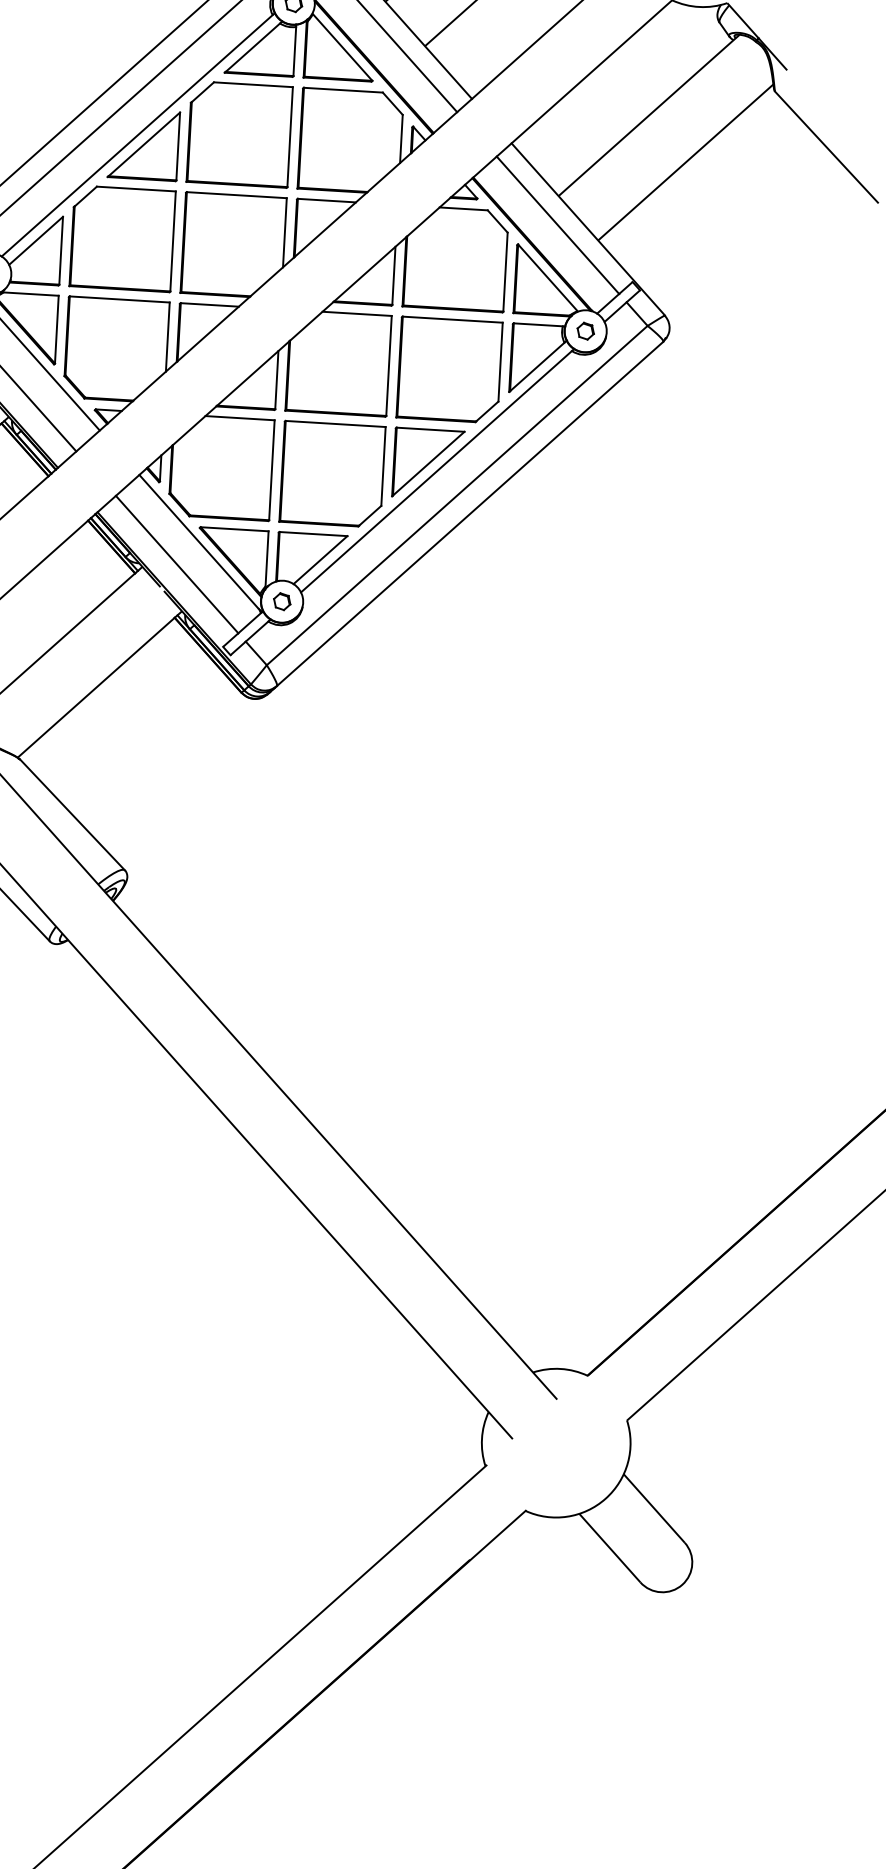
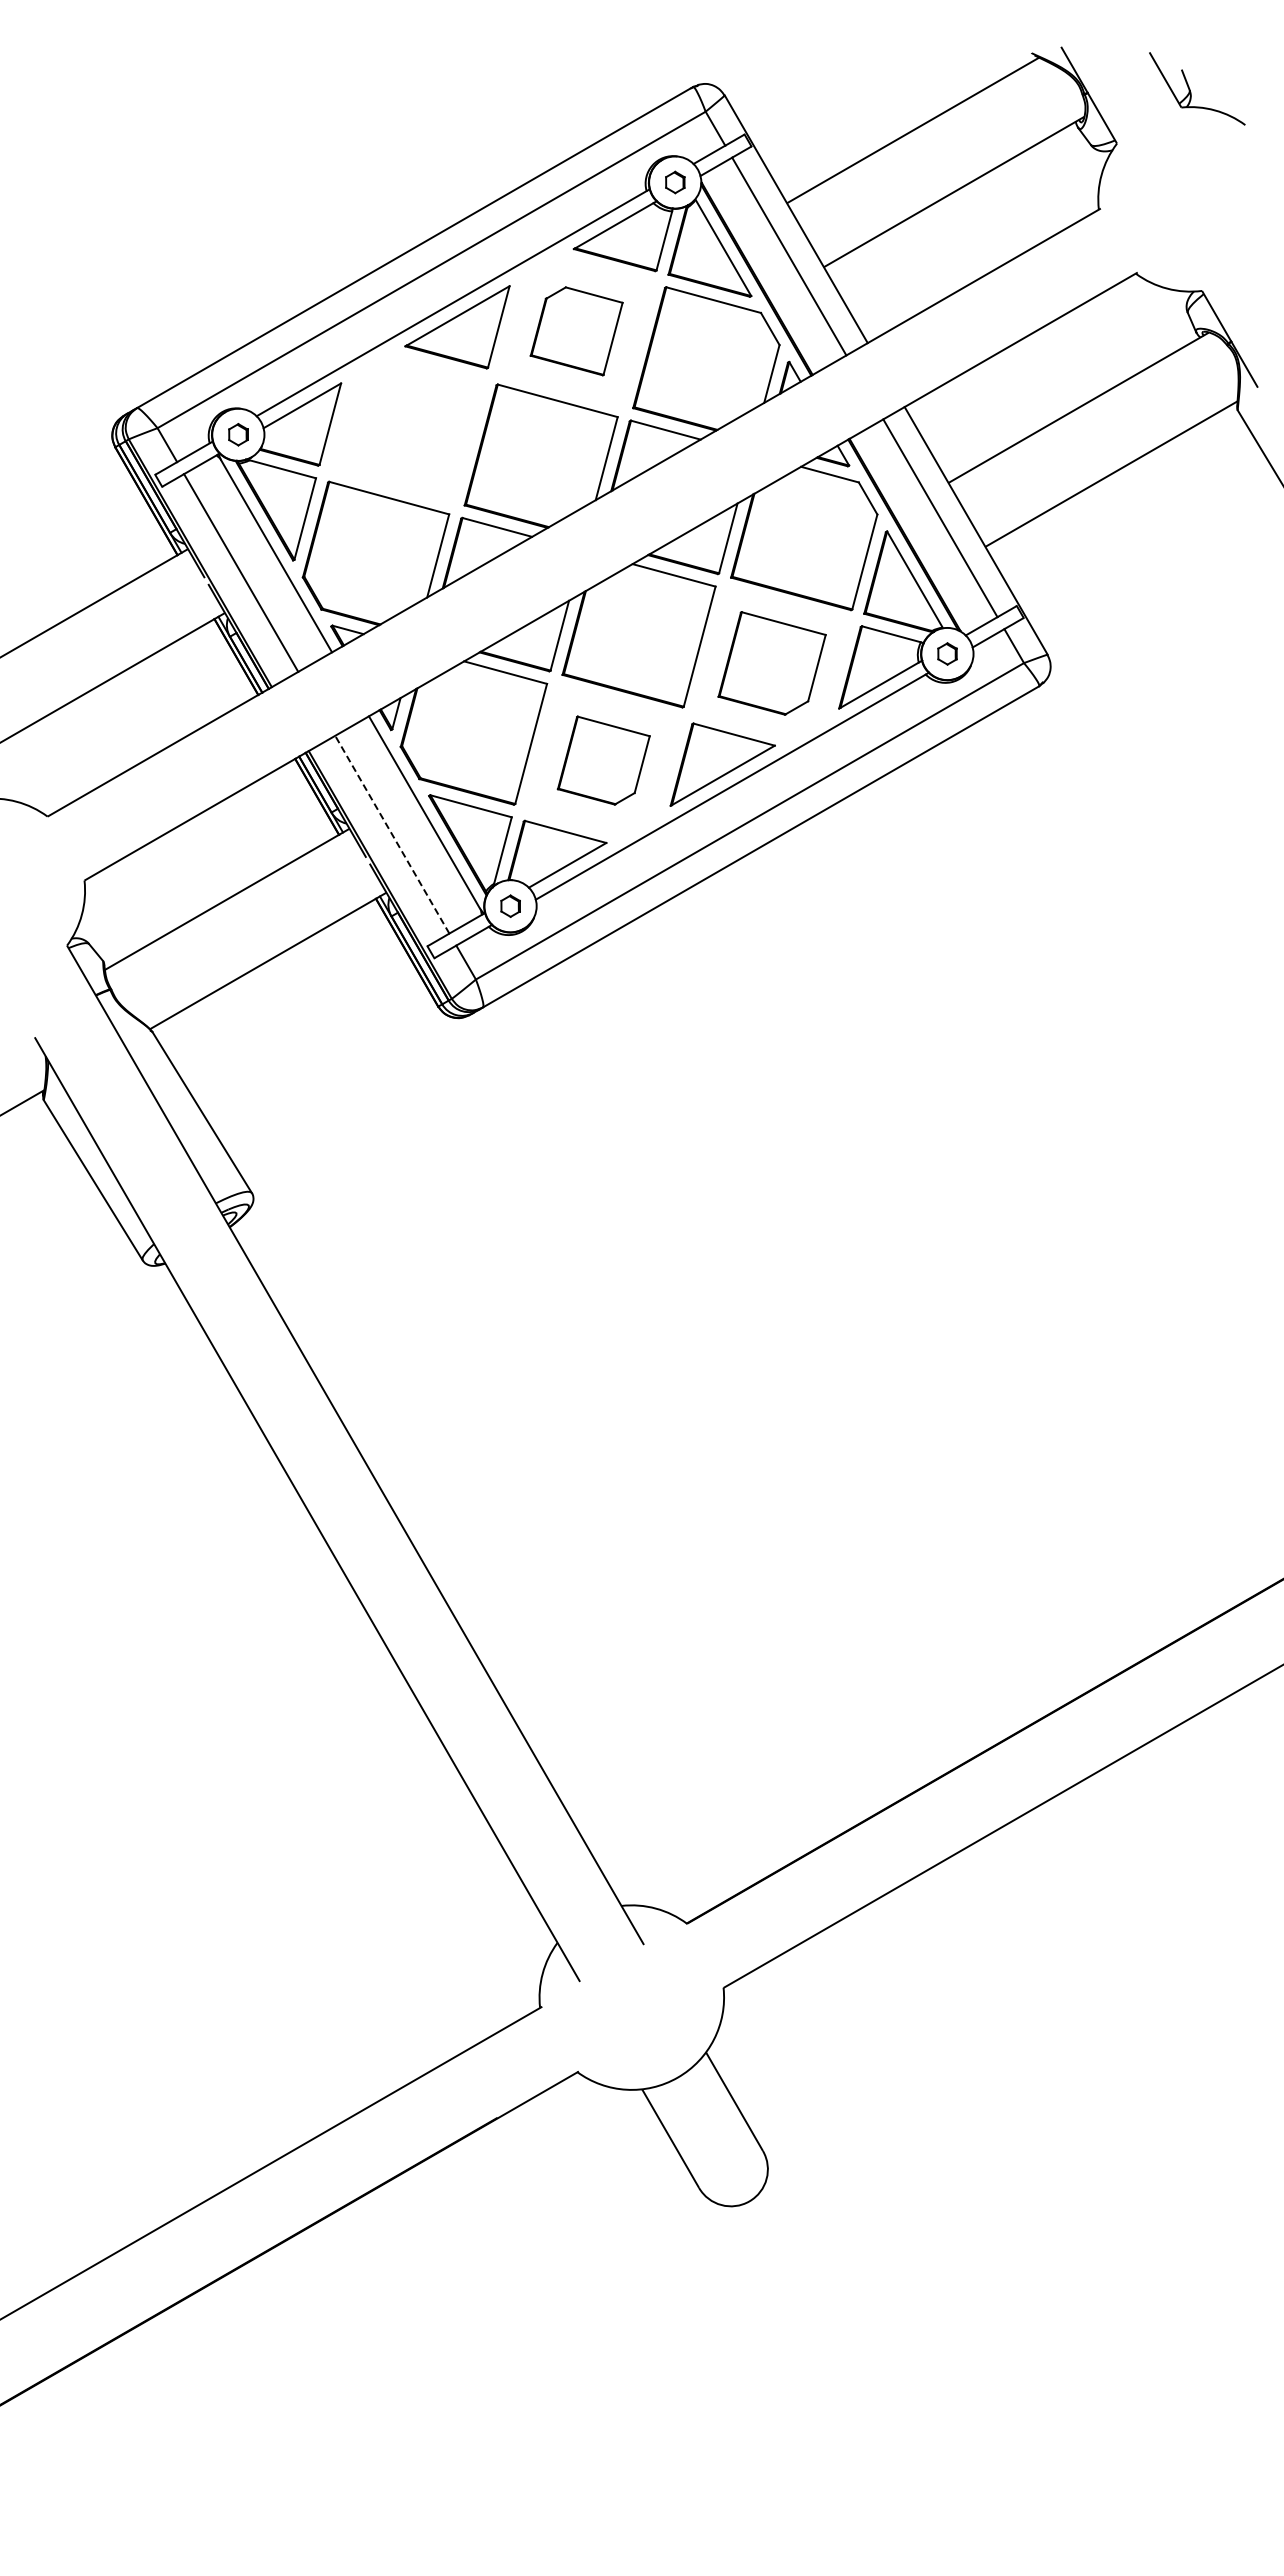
part: (240, 137) -> (576, 331), size x0.6
part: (122, 241) -> (407, 428), removed
part: (448, 367) -> (771, 663), size x0.7
part: (331, 471) -> (603, 760), size x0.6
line: (177, 564) -> (392, 834), solid -> dashed

